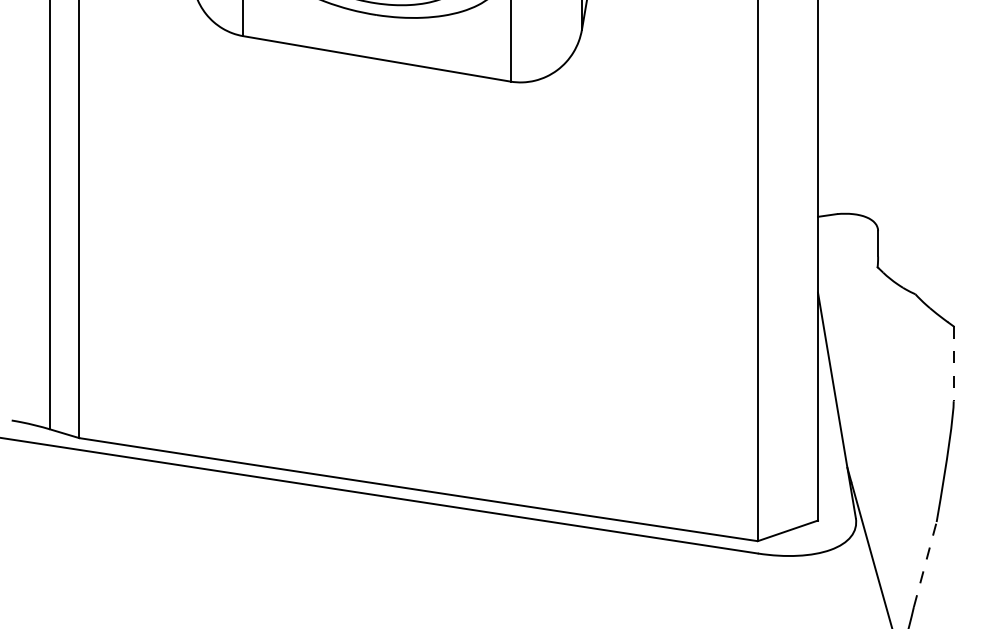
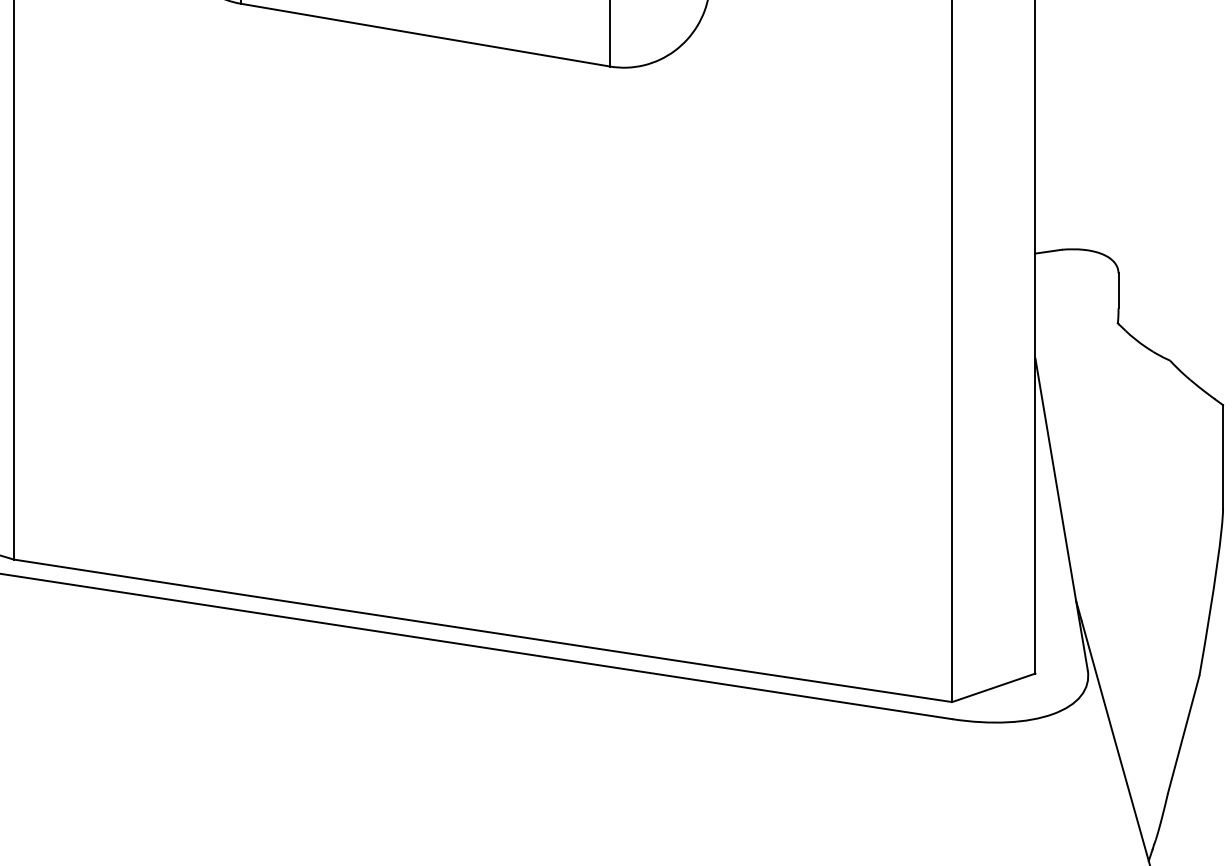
line: (953, 364) -> (1222, 457), dashed -> solid
line: (925, 564) -> (1184, 734), dashed -> solid

